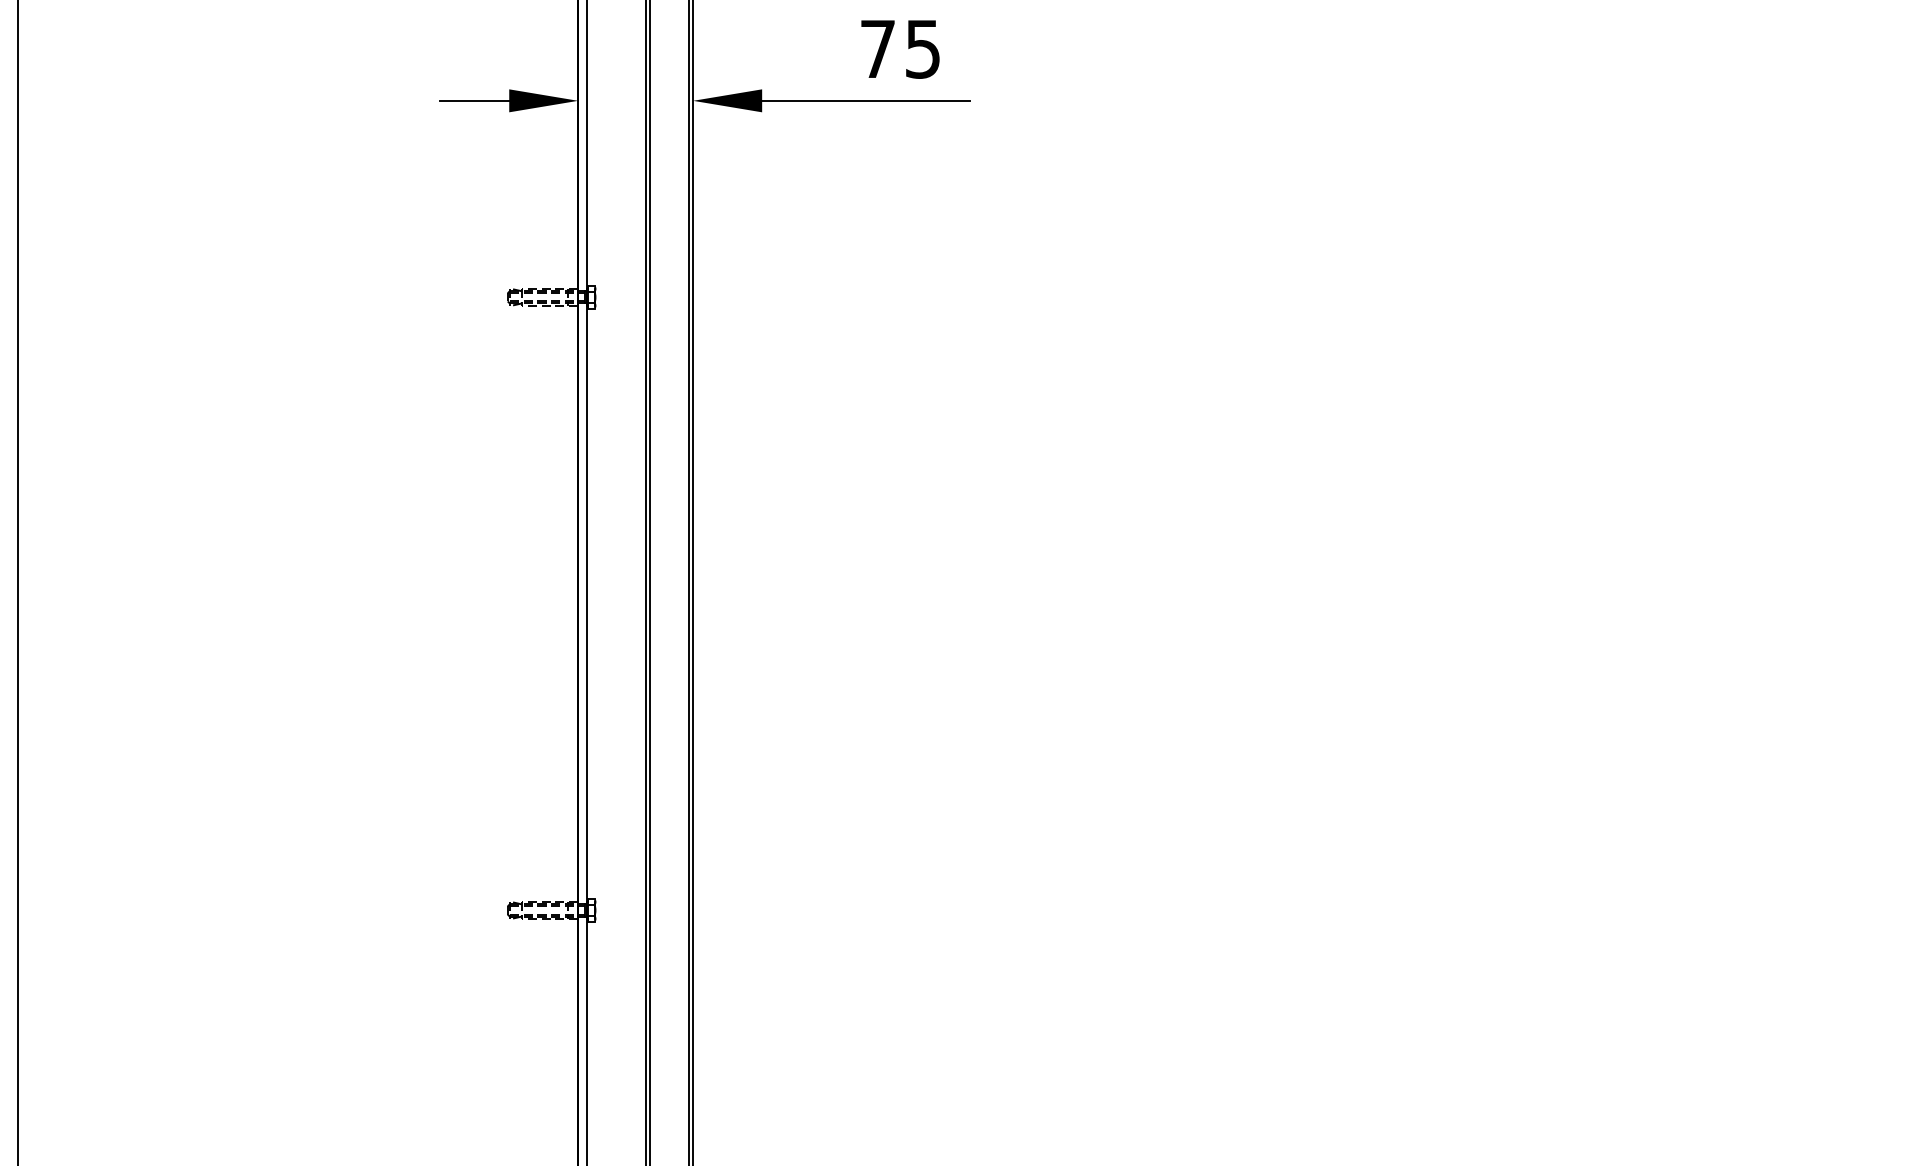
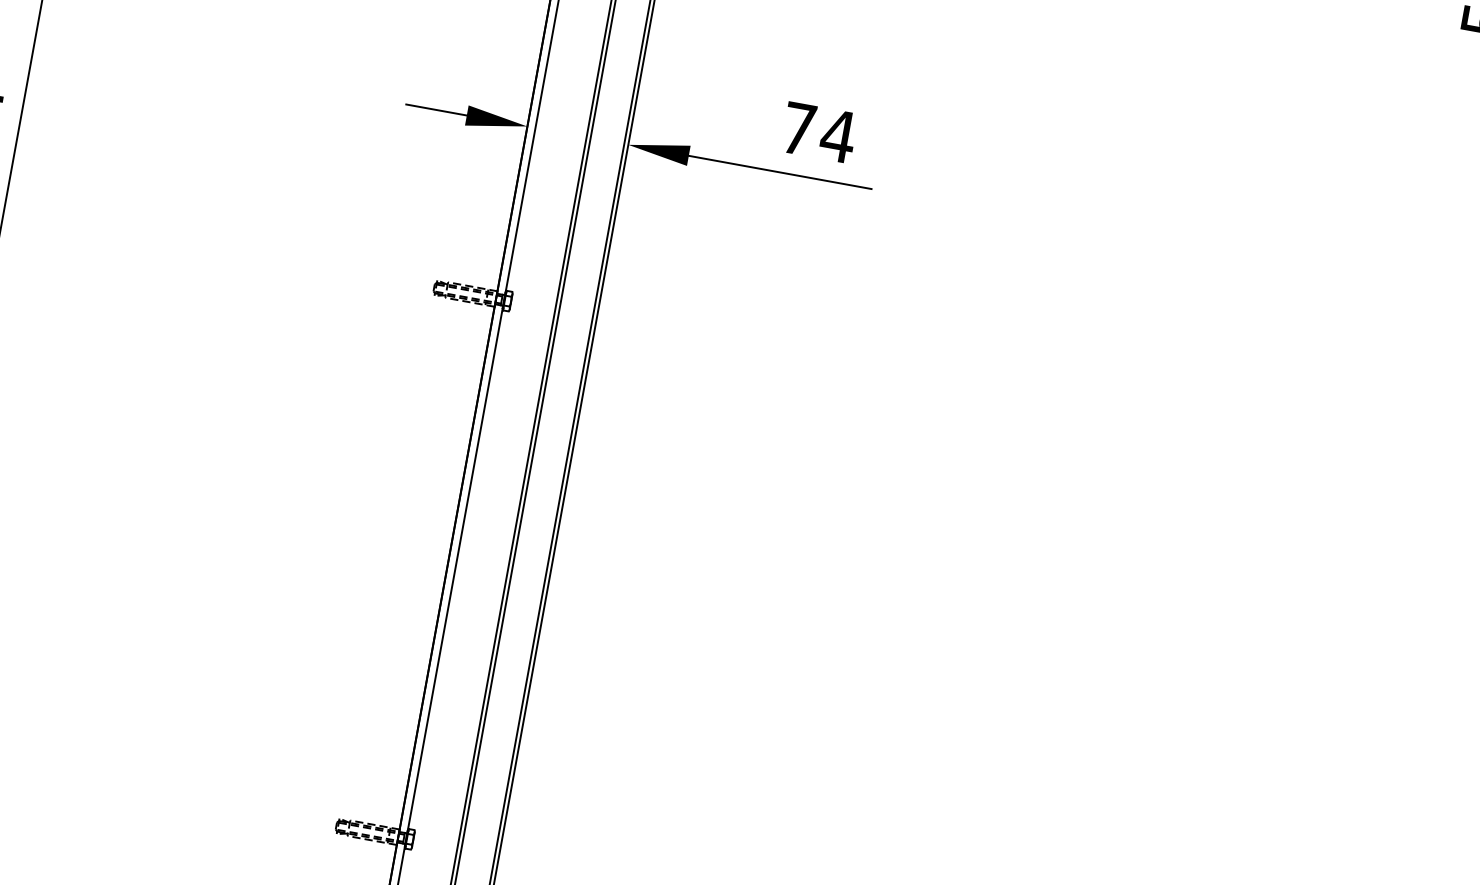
text: (922, 49) -> (837, 136), 75 -> 74

